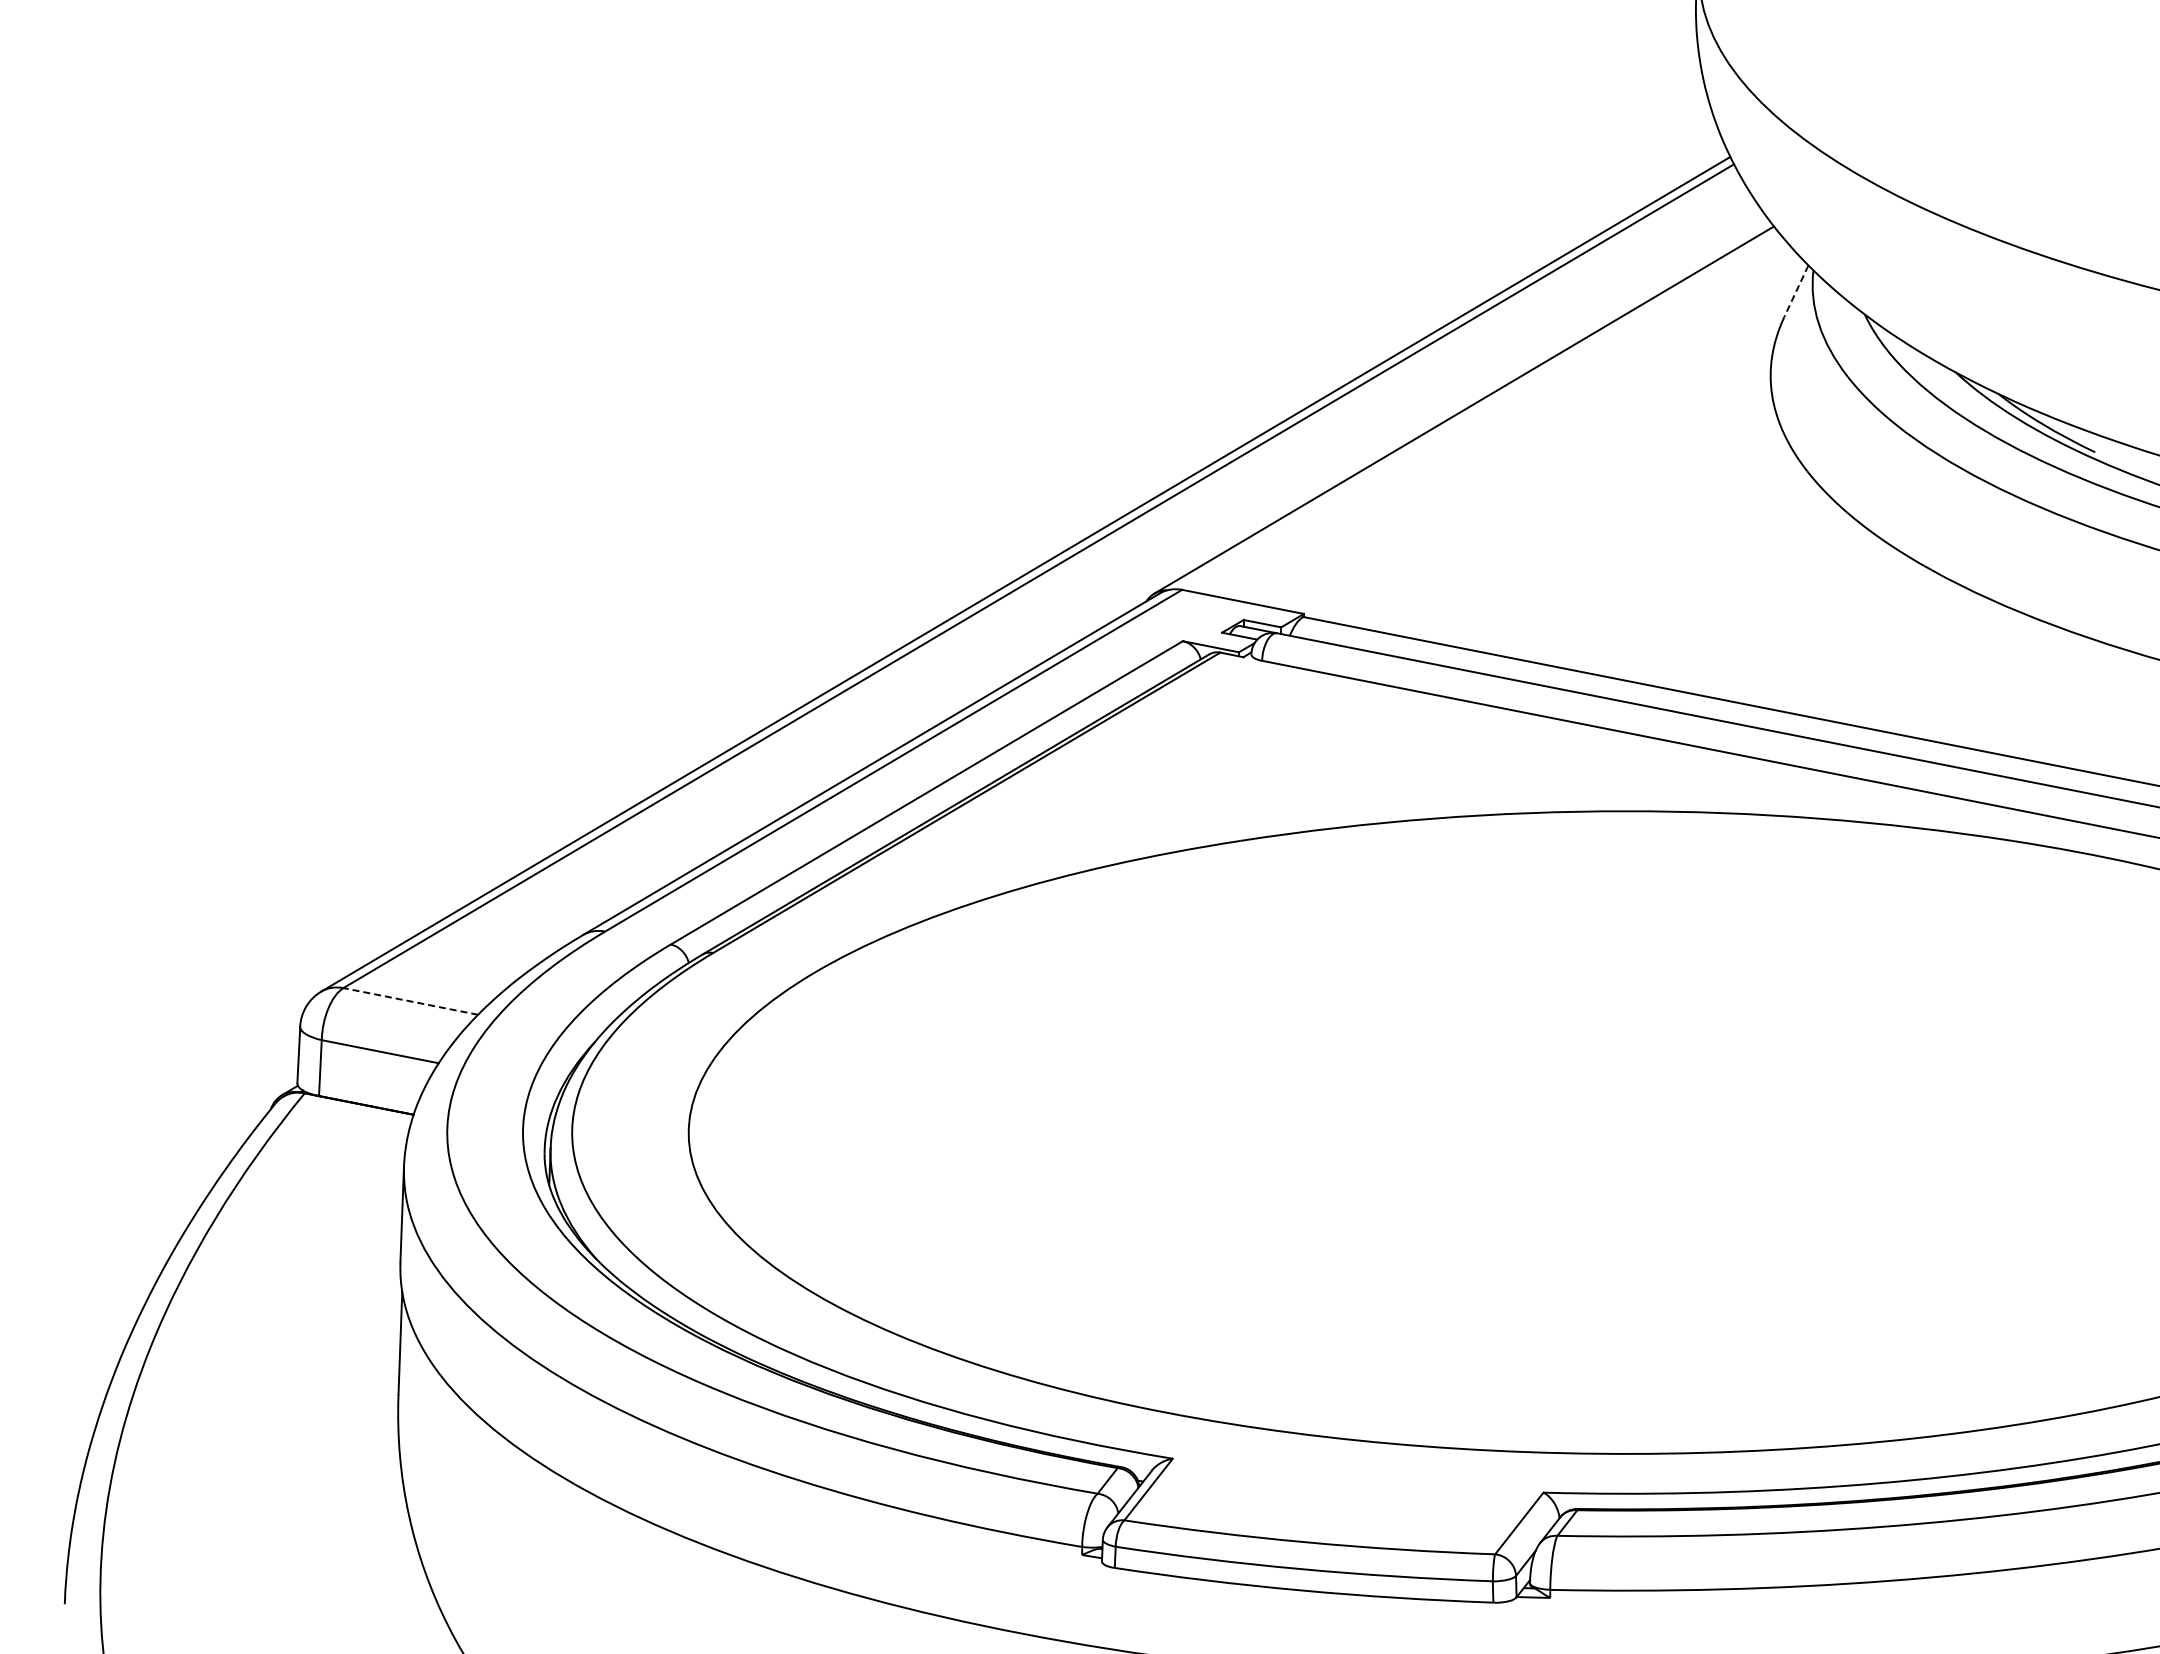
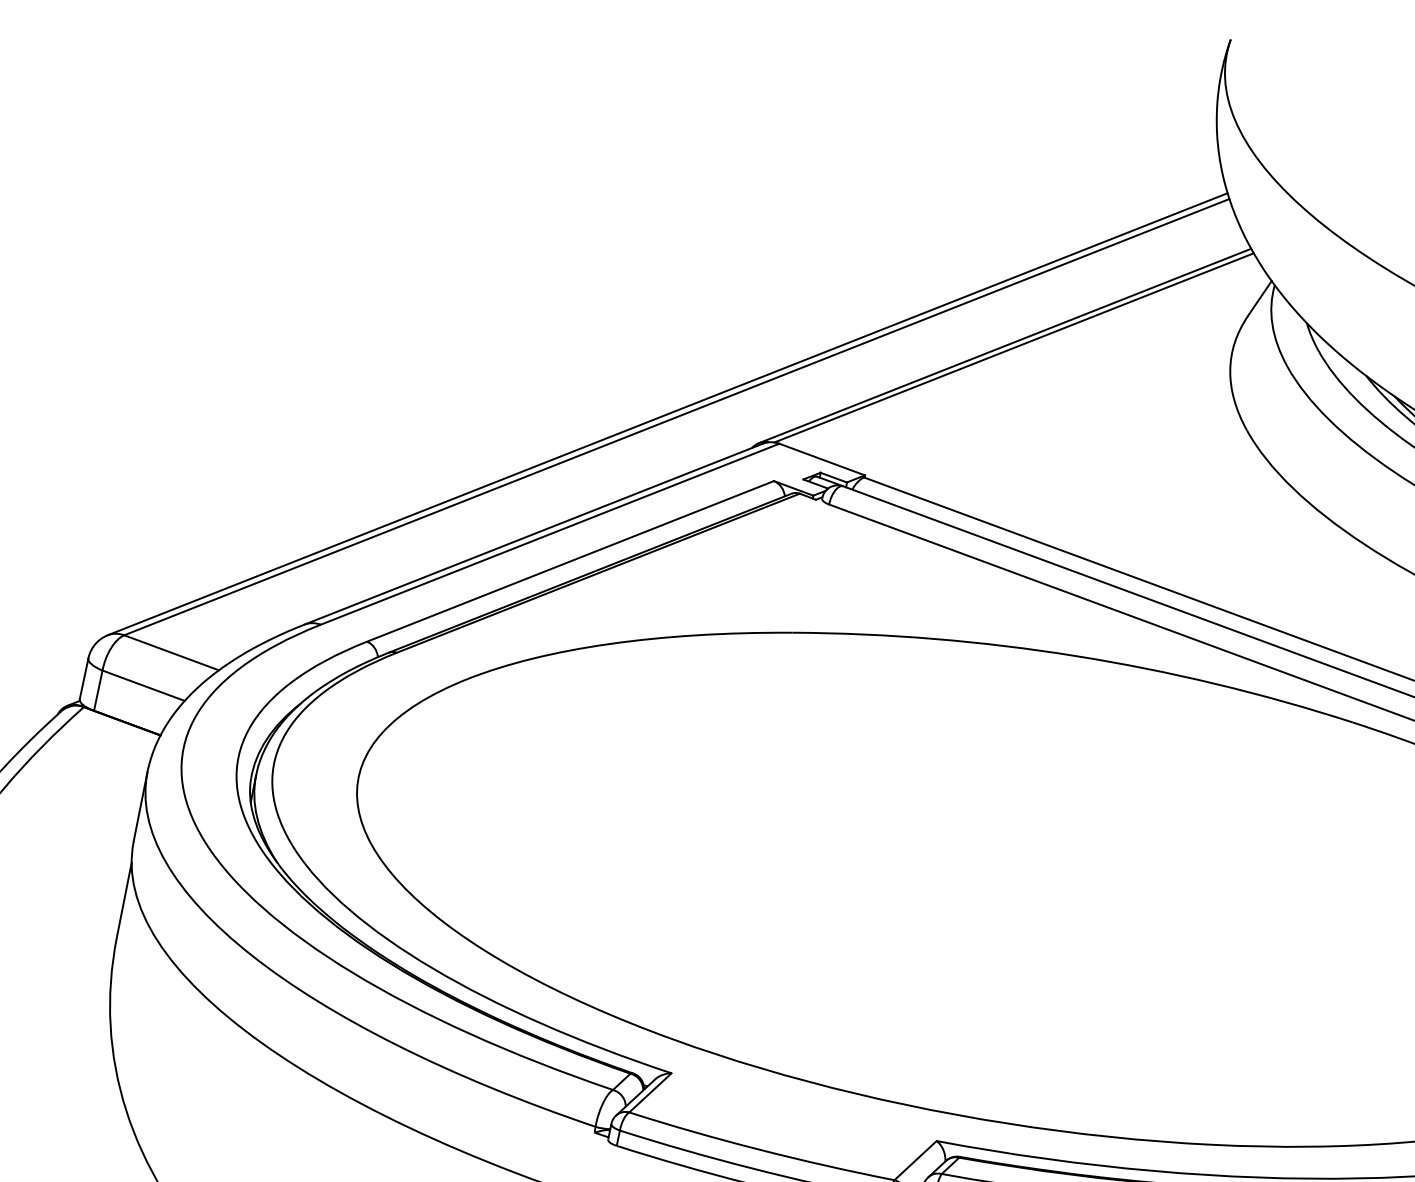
line: (1796, 291) -> (1260, 298), dashed -> solid
line: (1476, 410) -> (1013, 347), added
line: (410, 1001) -> (171, 652), dashed -> solid

